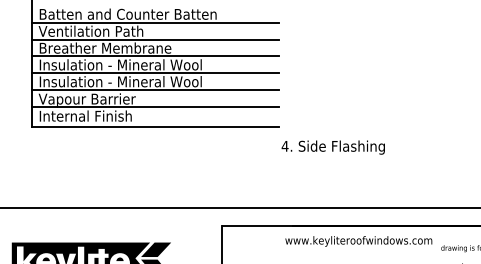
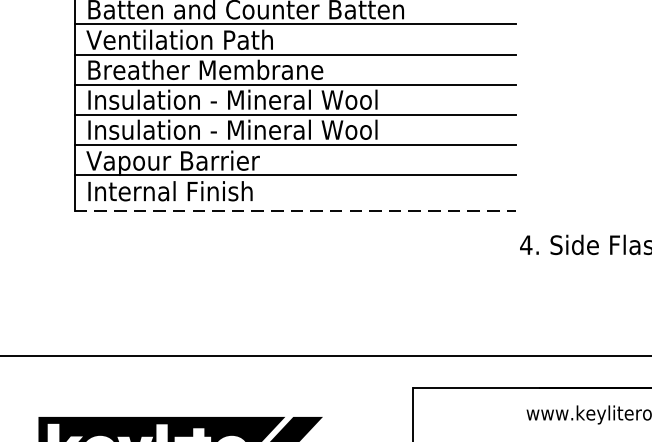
line: (155, 126) -> (294, 209), solid -> dashed

